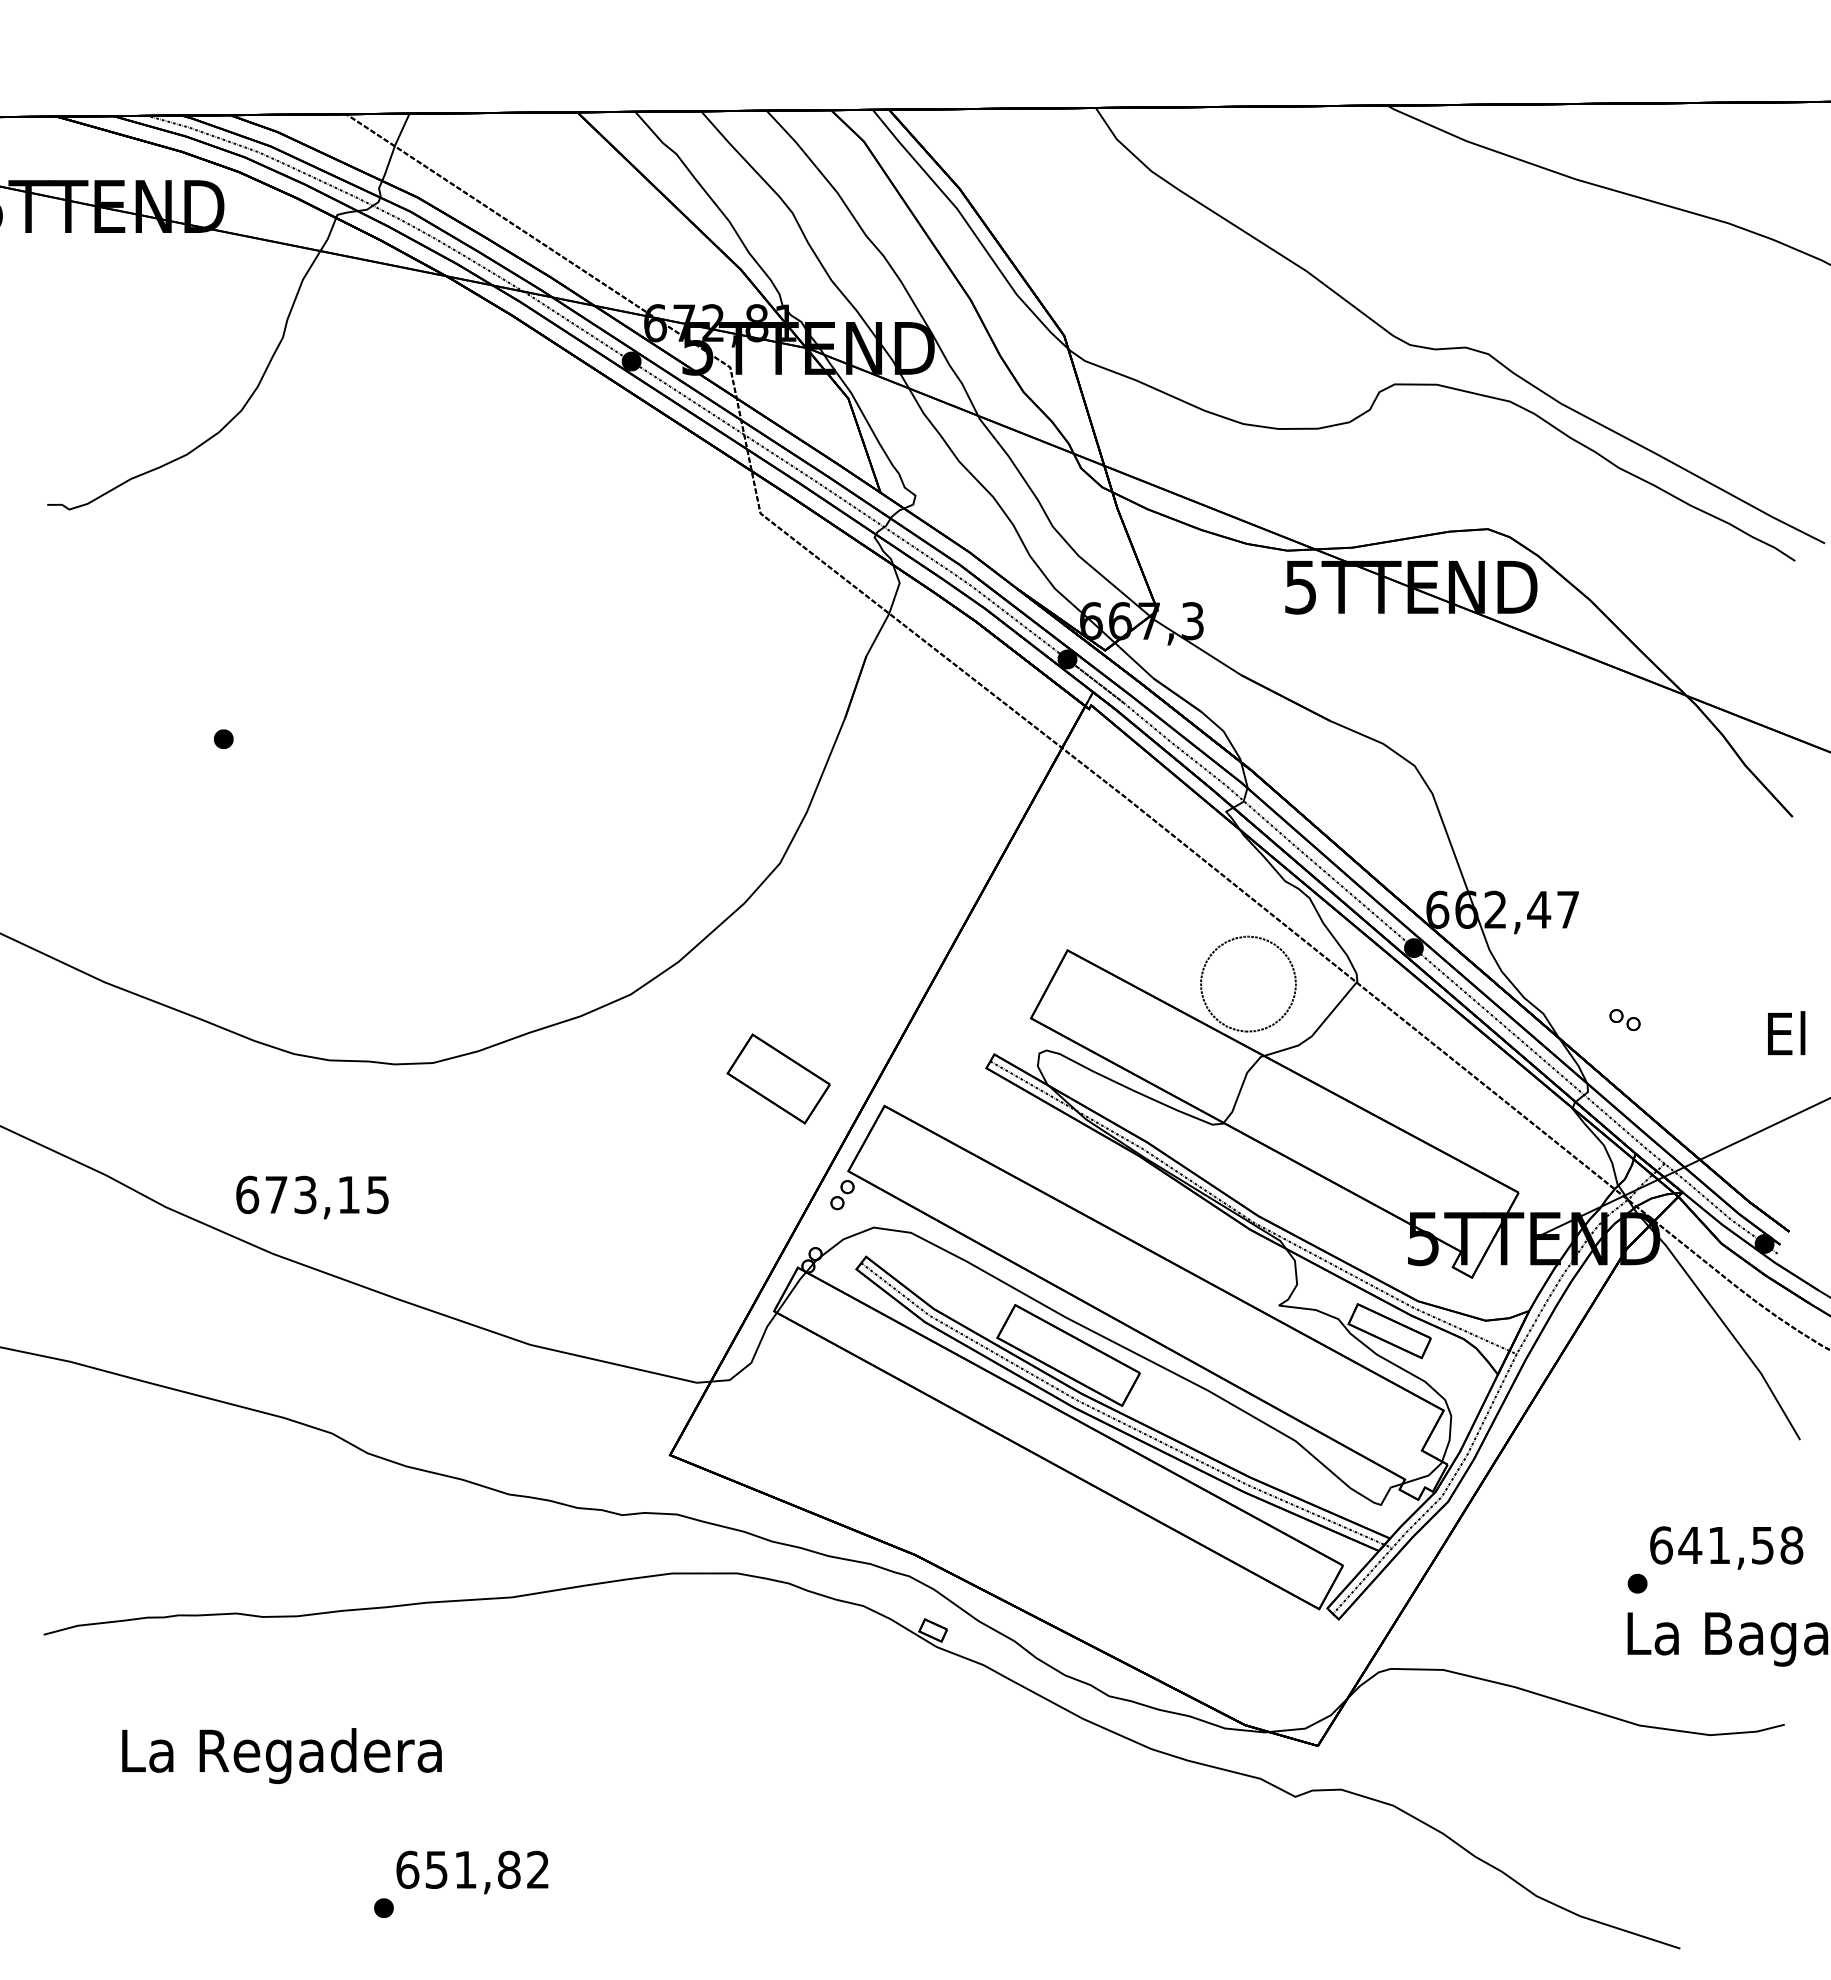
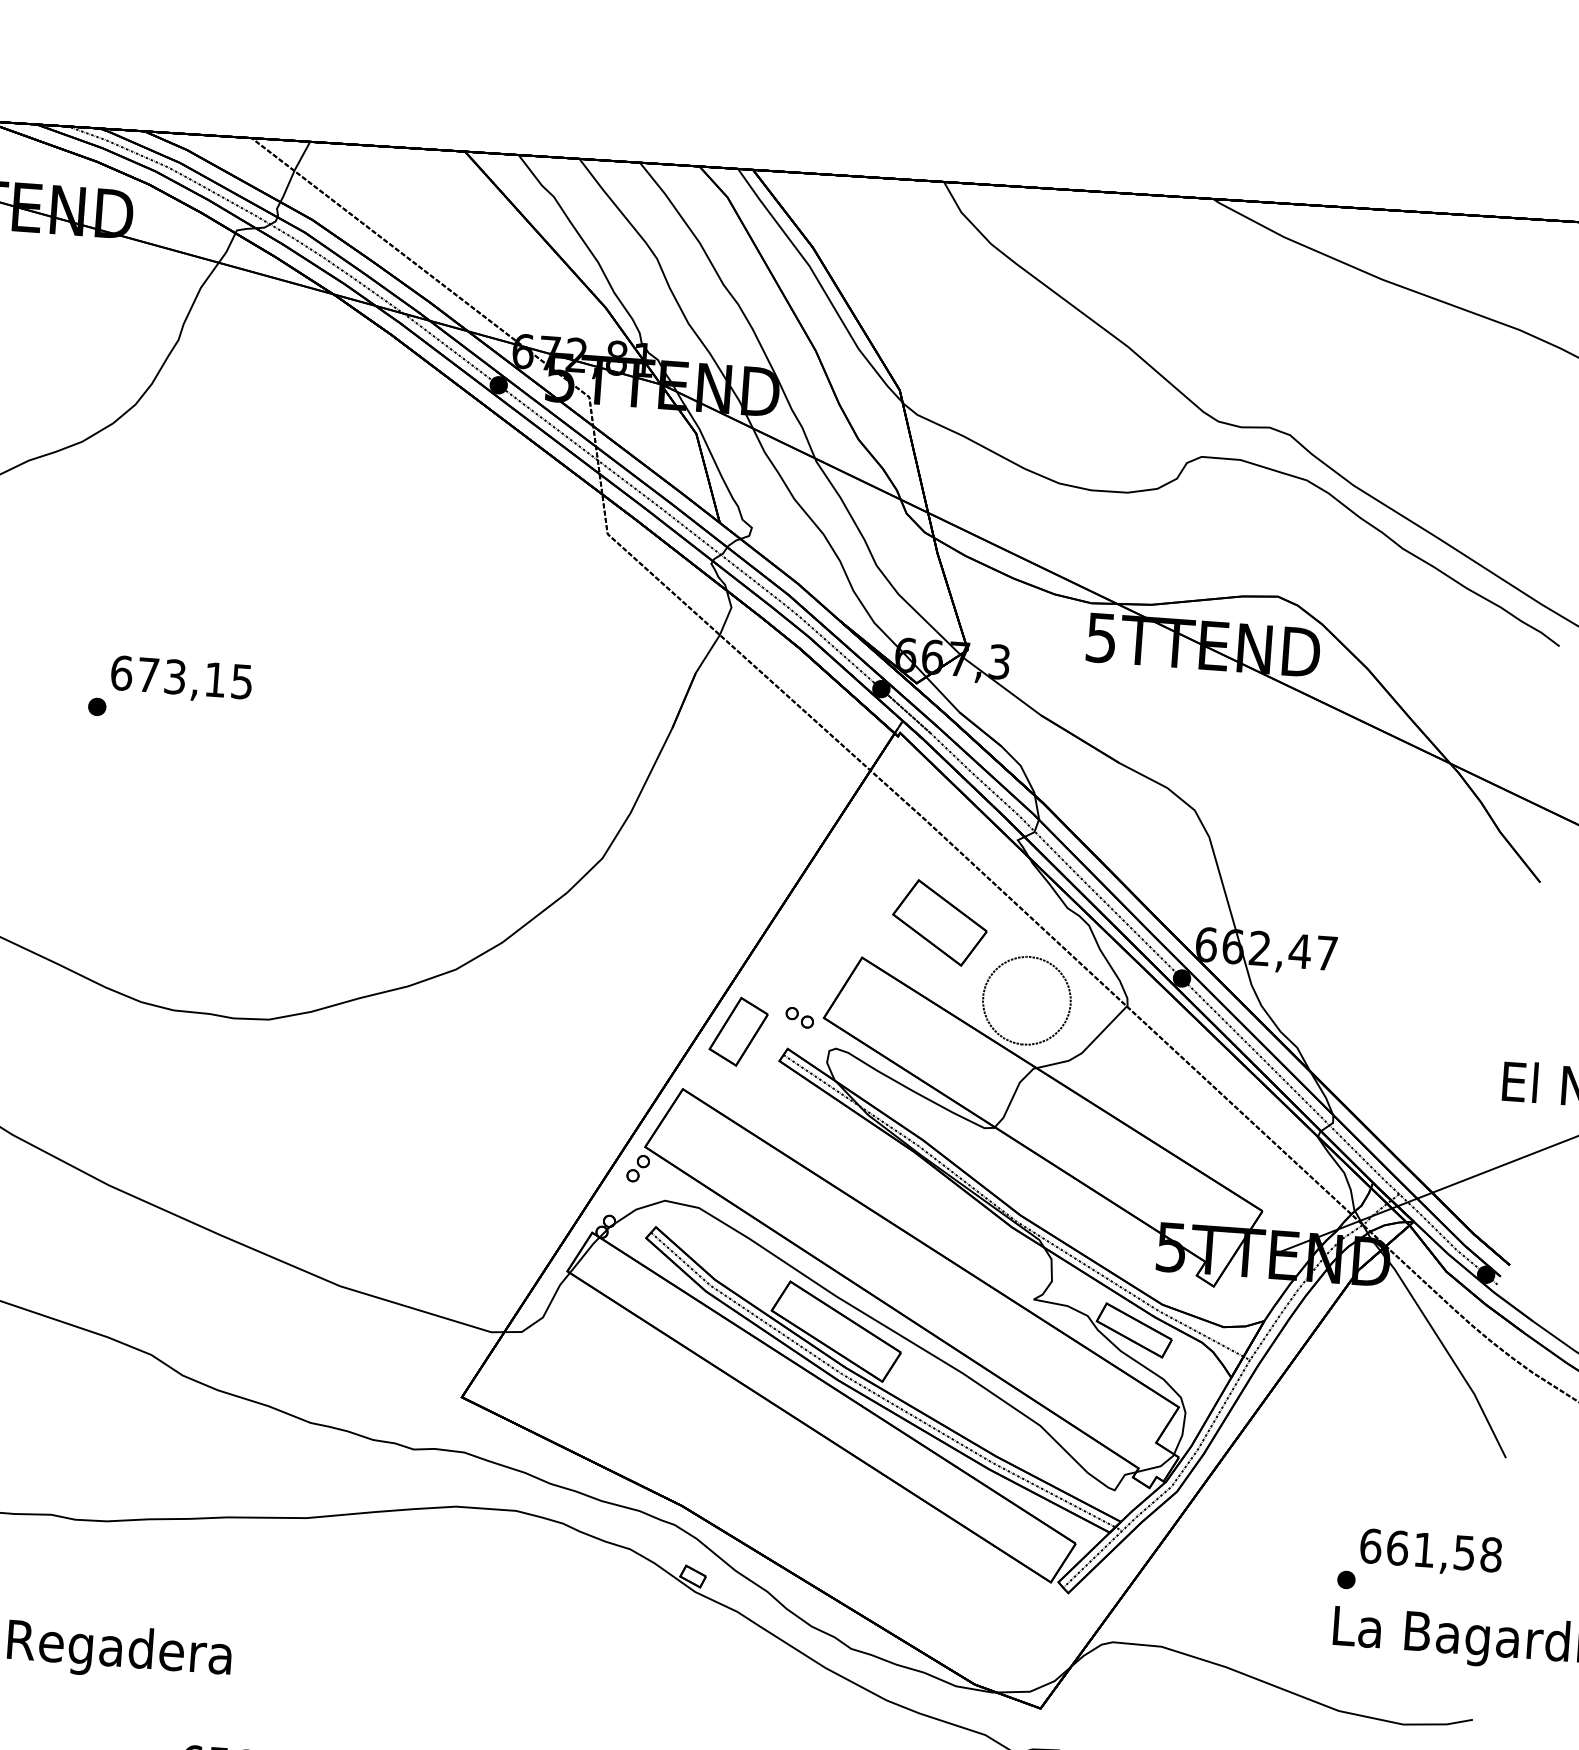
part: (1624, 1019) -> (799, 1017), moved
part: (939, 1039) -> (738, 1031), added
part: (778, 1078) -> (939, 922), moved
text: (312, 1197) -> (181, 679), moved
text: (1690, 1545) -> (1397, 1548), 641,58 -> 661,58

